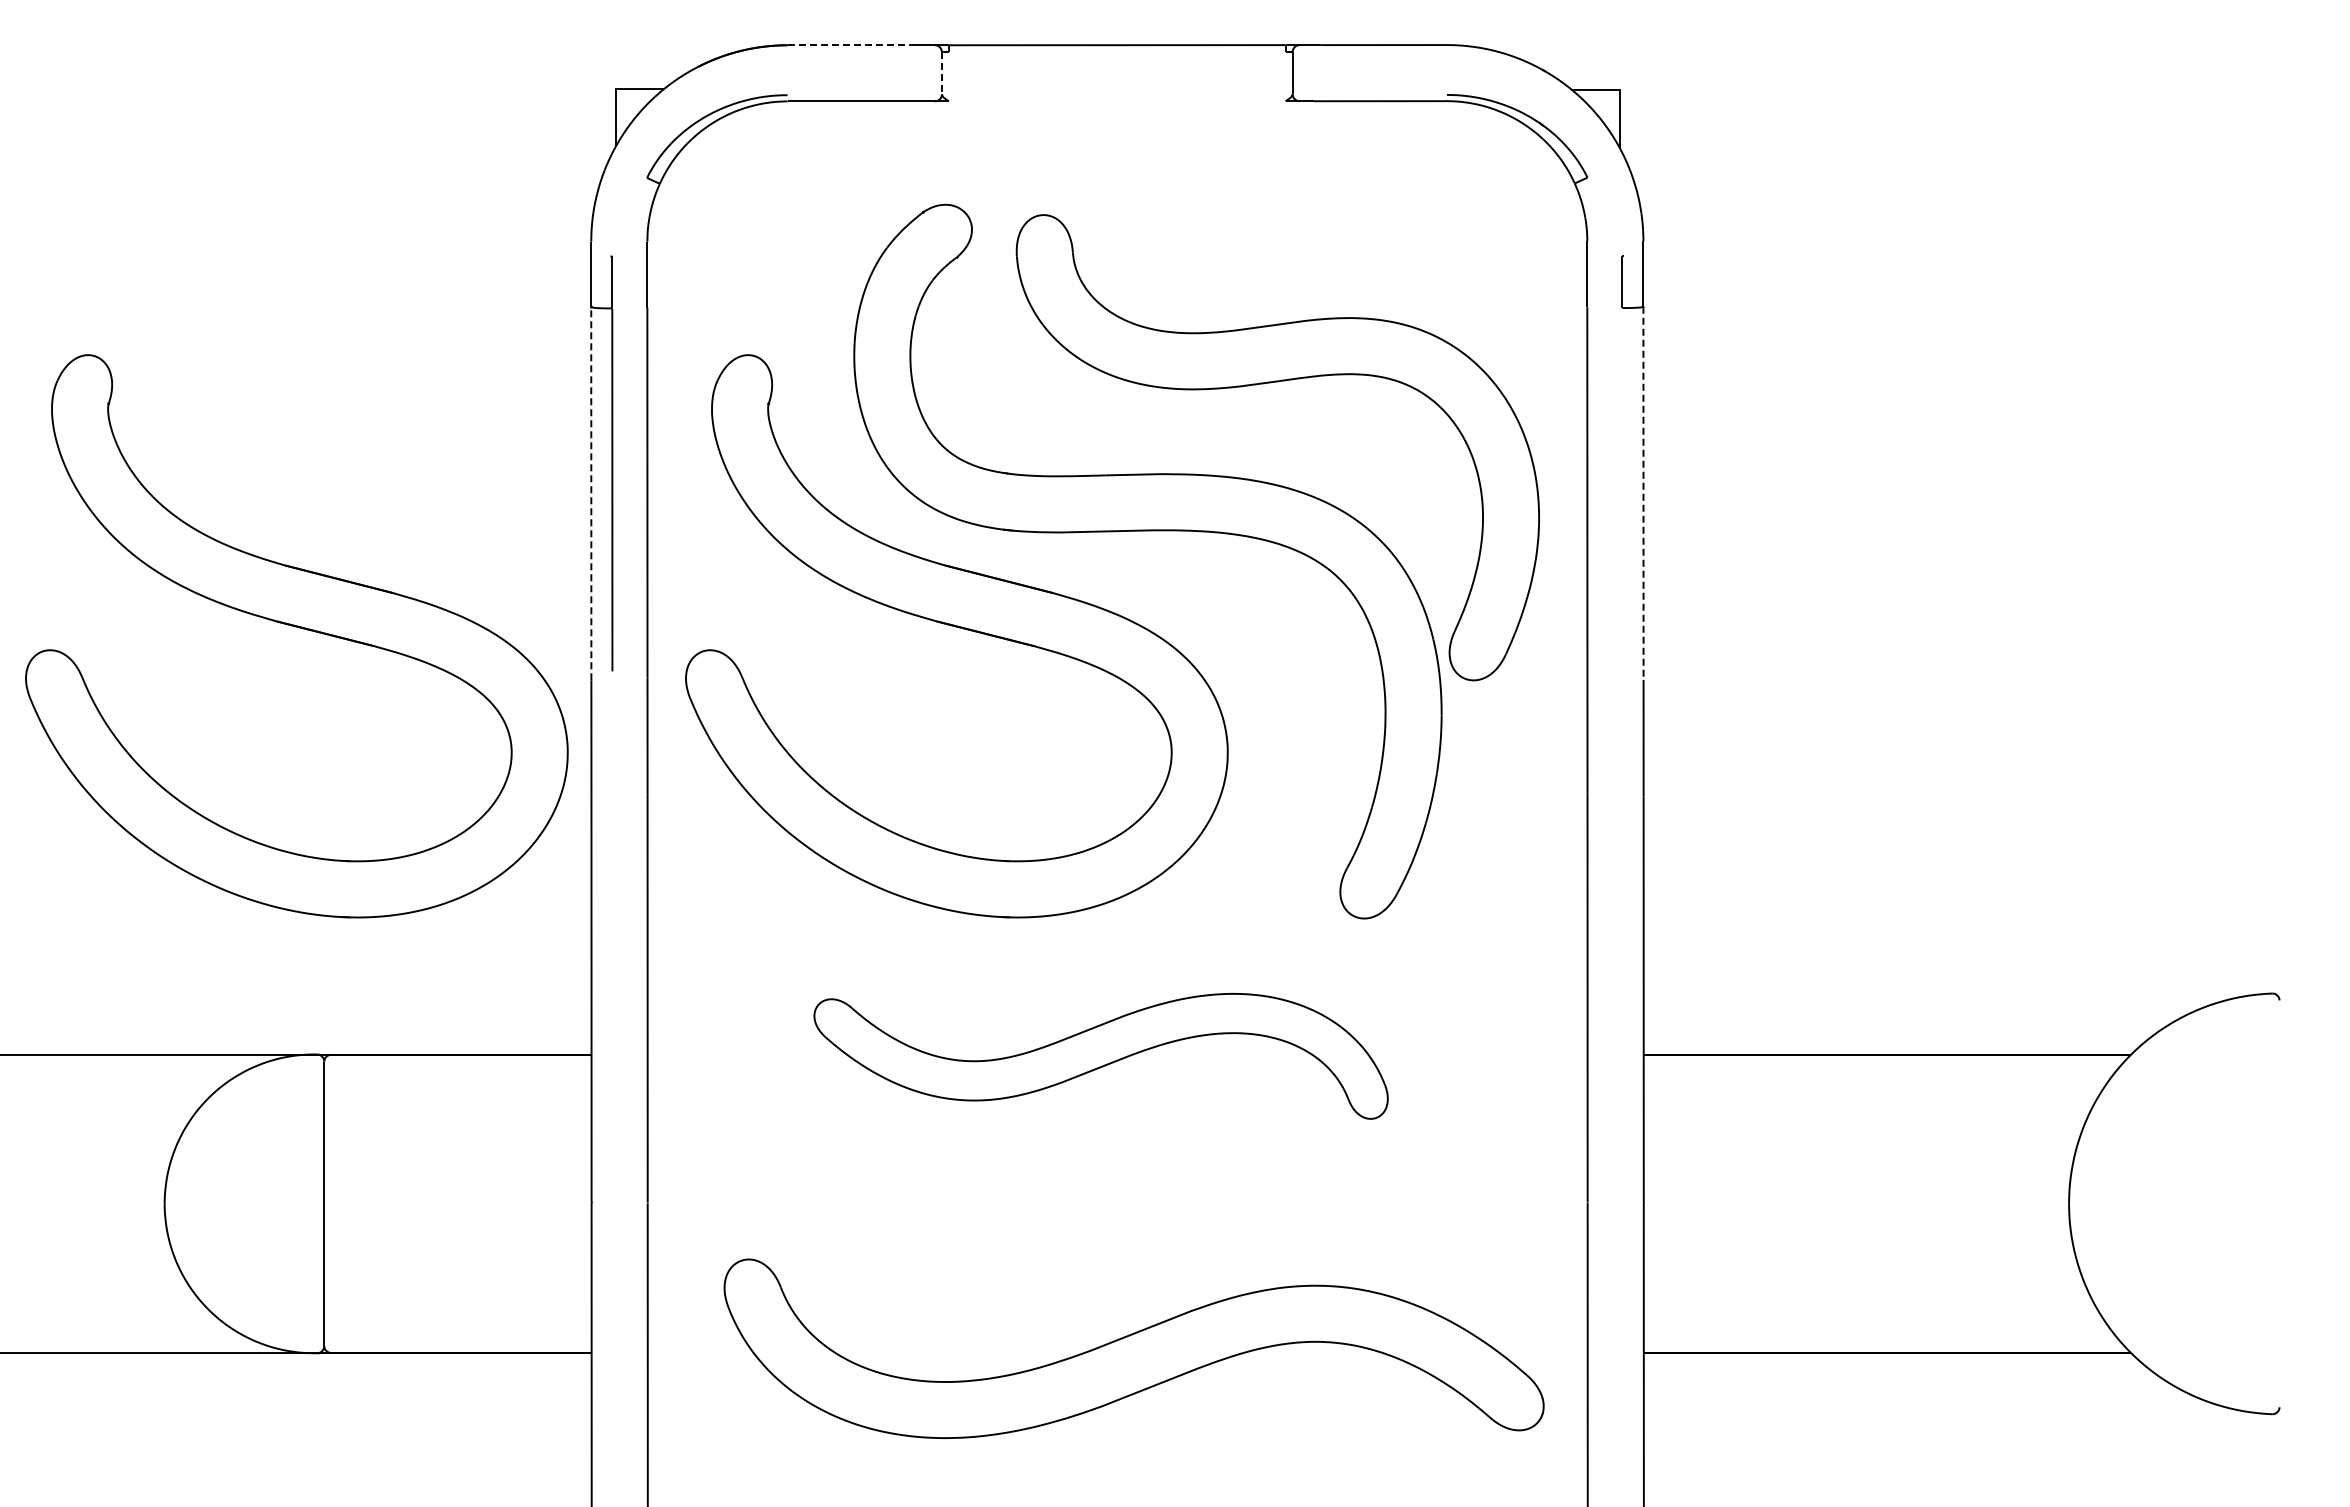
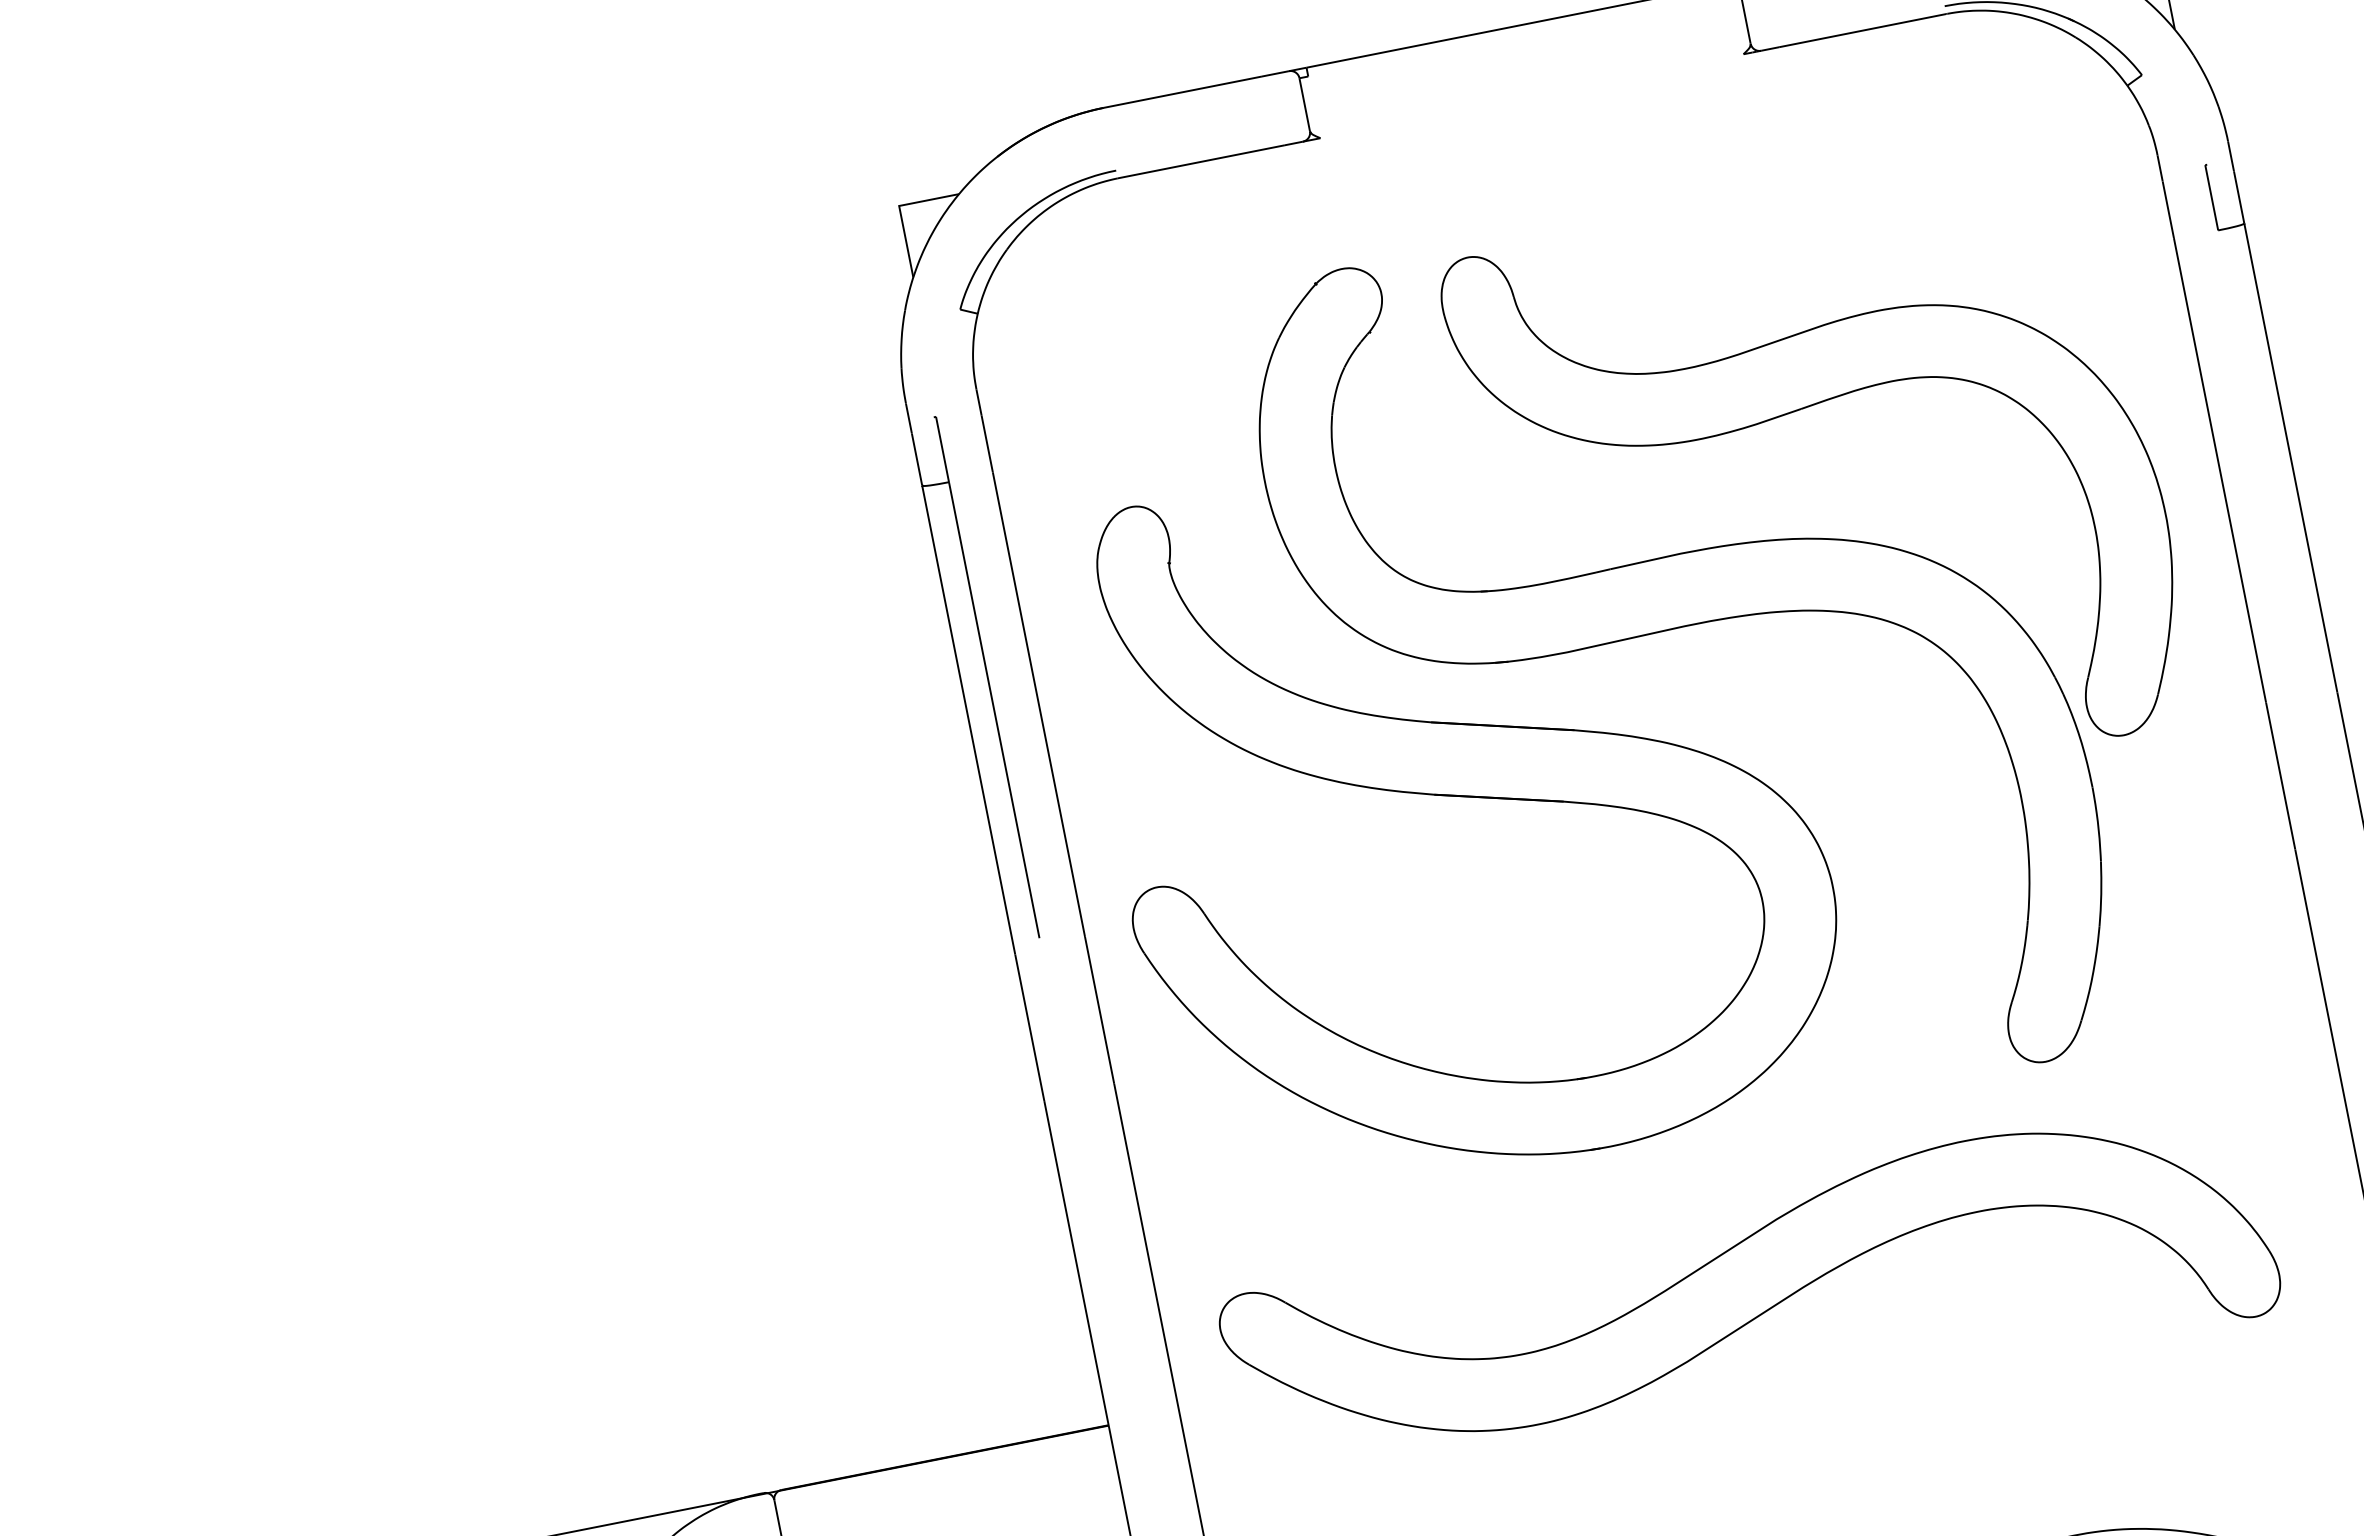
line: (850, 45) -> (1182, 92), dashed -> solid
line: (941, 73) -> (1304, 105), dashed -> solid
line: (591, 493) -> (968, 719), dashed -> solid
line: (1643, 493) -> (2290, 458), dashed -> solid
part: (299, 628) -> (635, 962), removed
part: (1100, 1056) -> (1748, 1300), size x1.43

